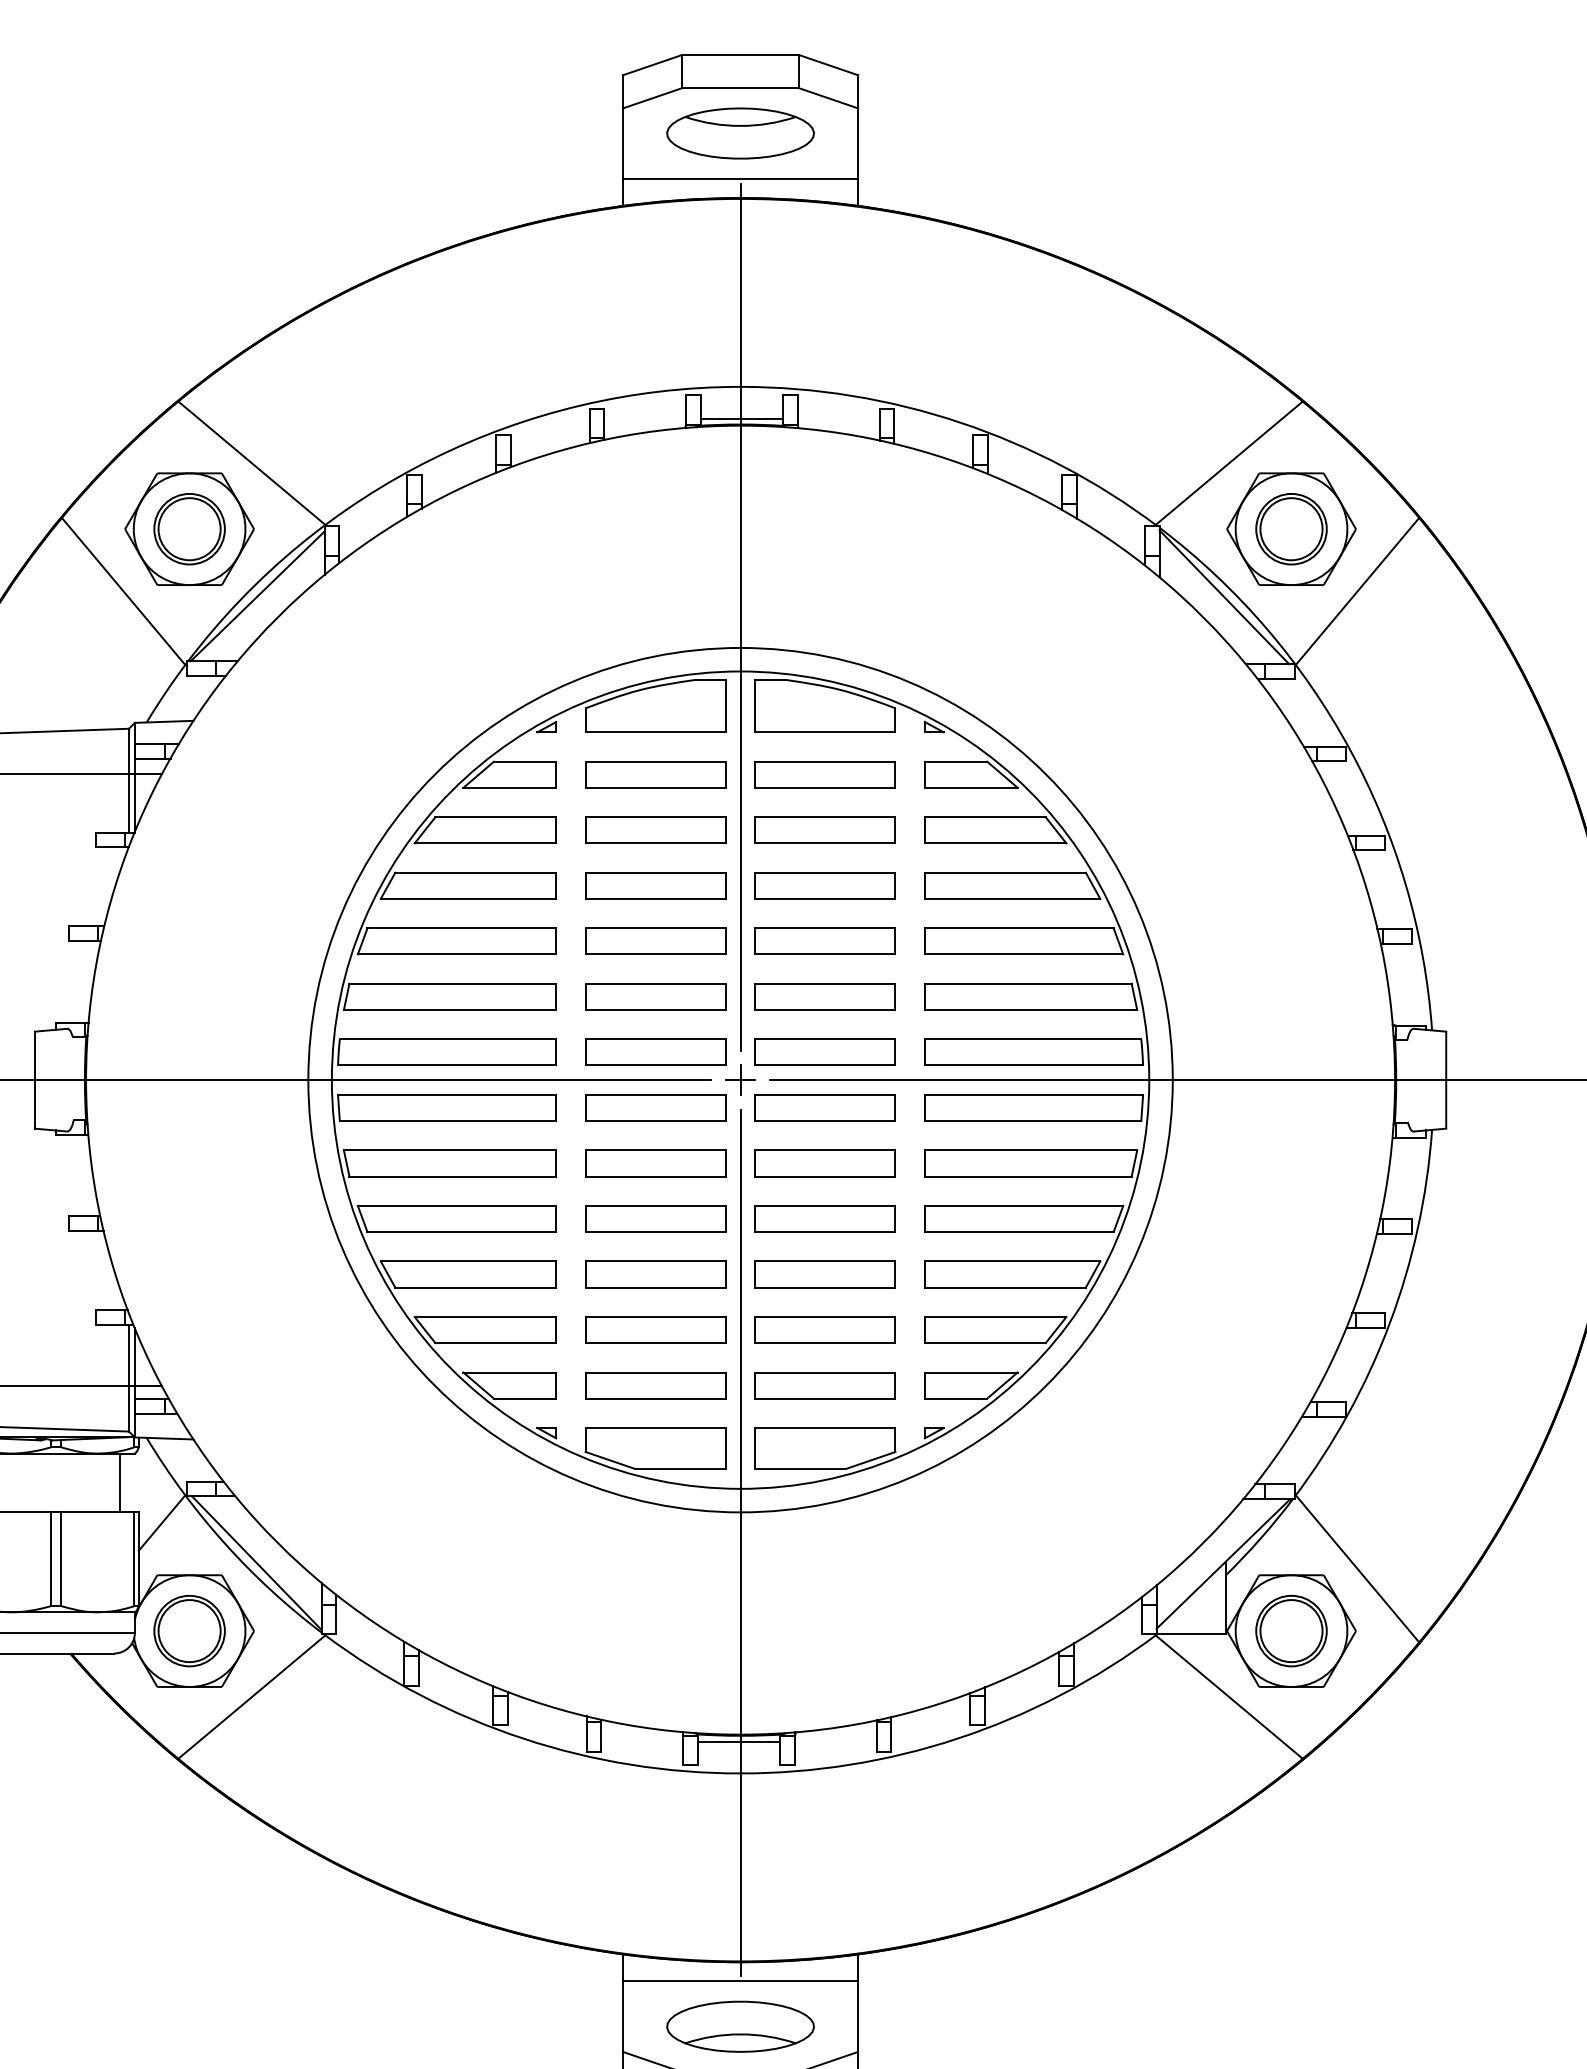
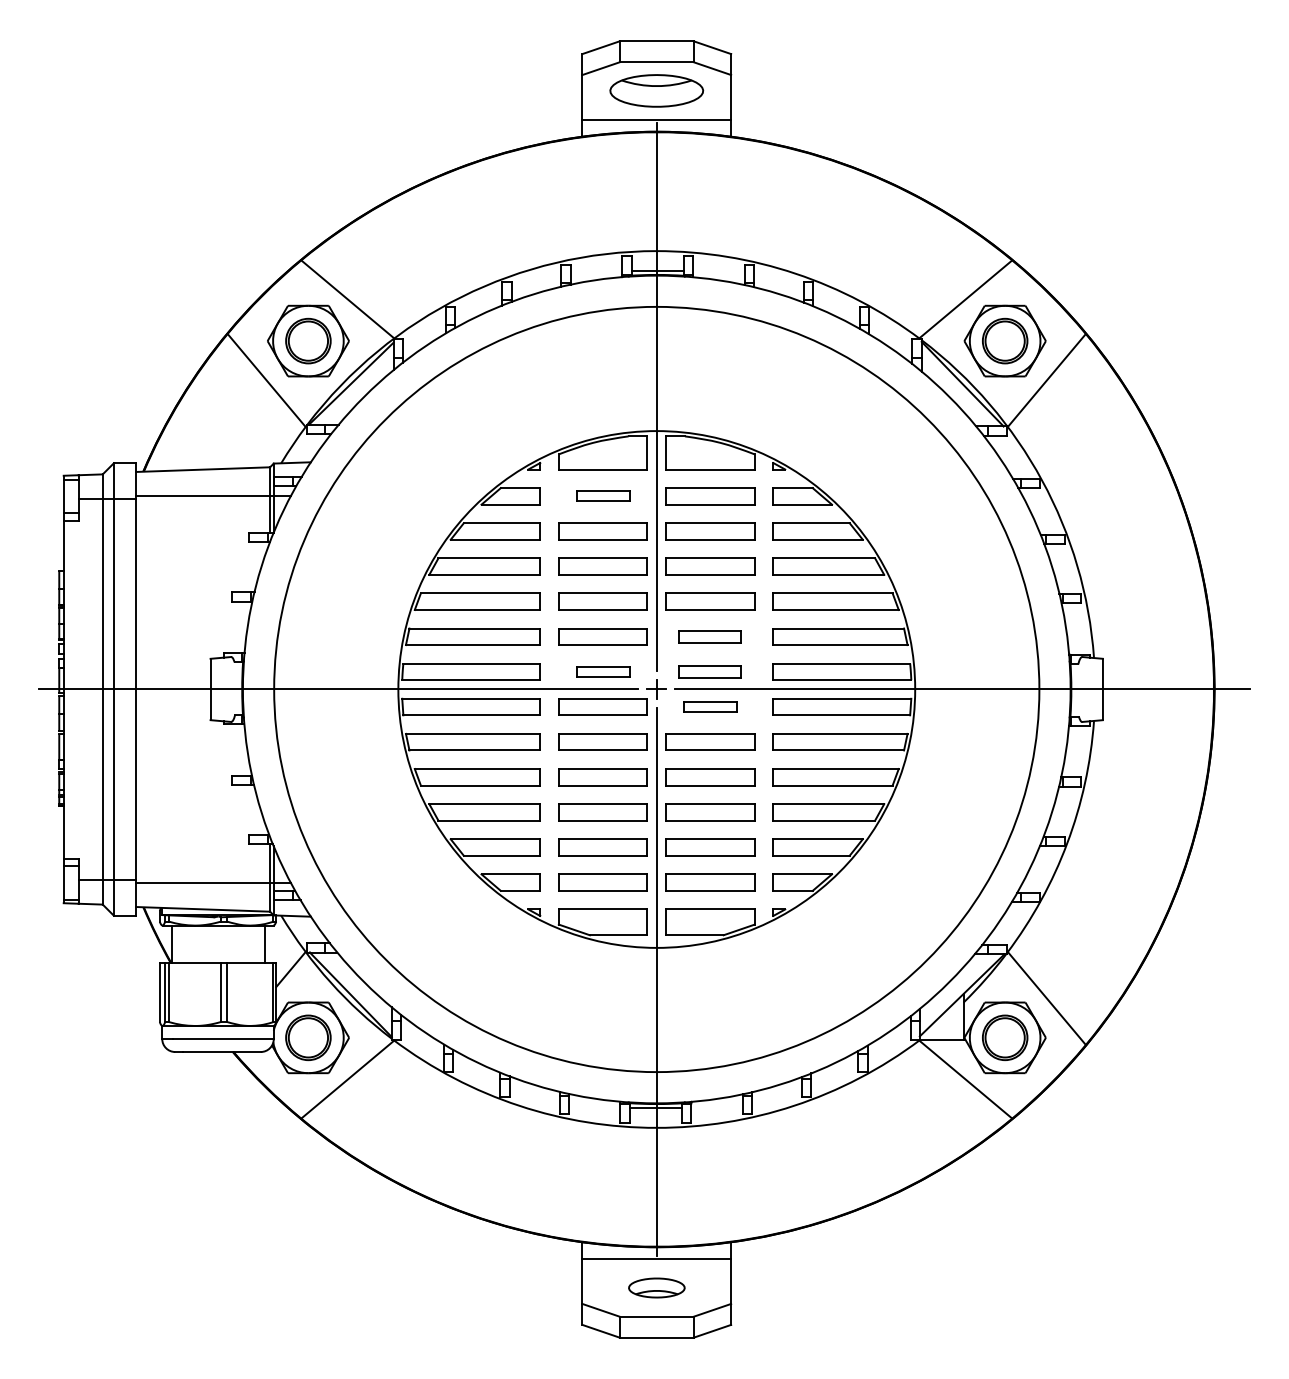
part: (654, 774) -> (602, 496), size x0.6
part: (825, 996) -> (710, 636), size x0.7
part: (654, 1051) -> (602, 671), size x0.6
part: (825, 1051) -> (710, 671), size x0.7
circle: (740, 1080) -> (656, 689), size x1.4
part: (825, 1107) -> (710, 706), size x0.6
part: (740, 2025) -> (656, 1287), size x0.6

